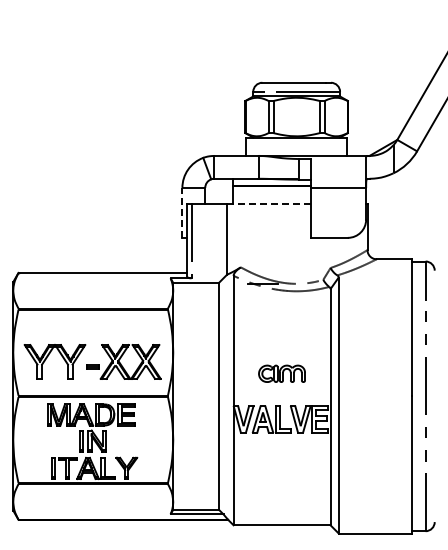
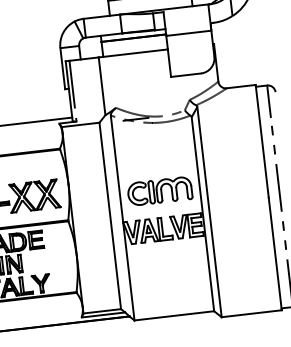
line: (268, 204) -> (132, 53), dashed -> solid
line: (182, 212) -> (62, 68), dashed -> solid
part: (281, 373) -> (159, 191), size x1.67

